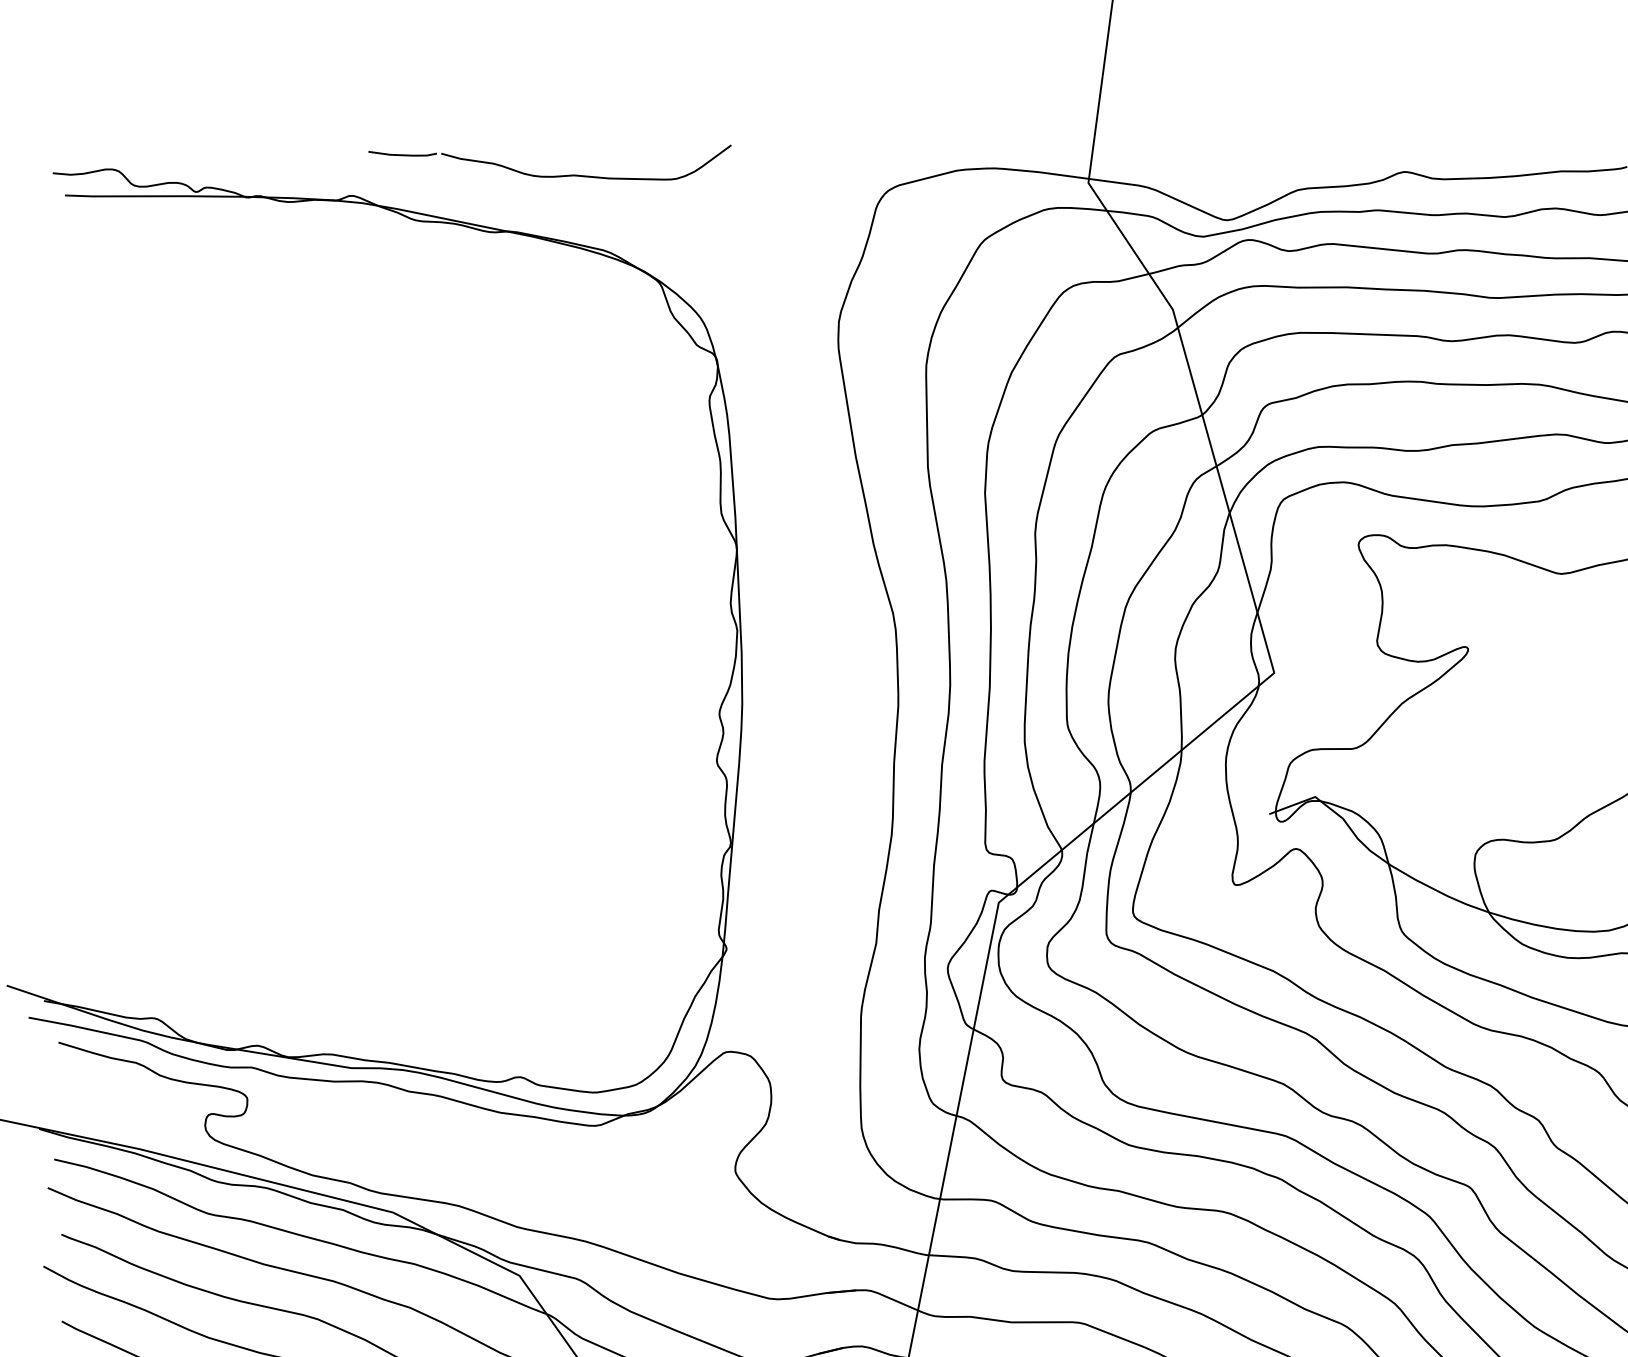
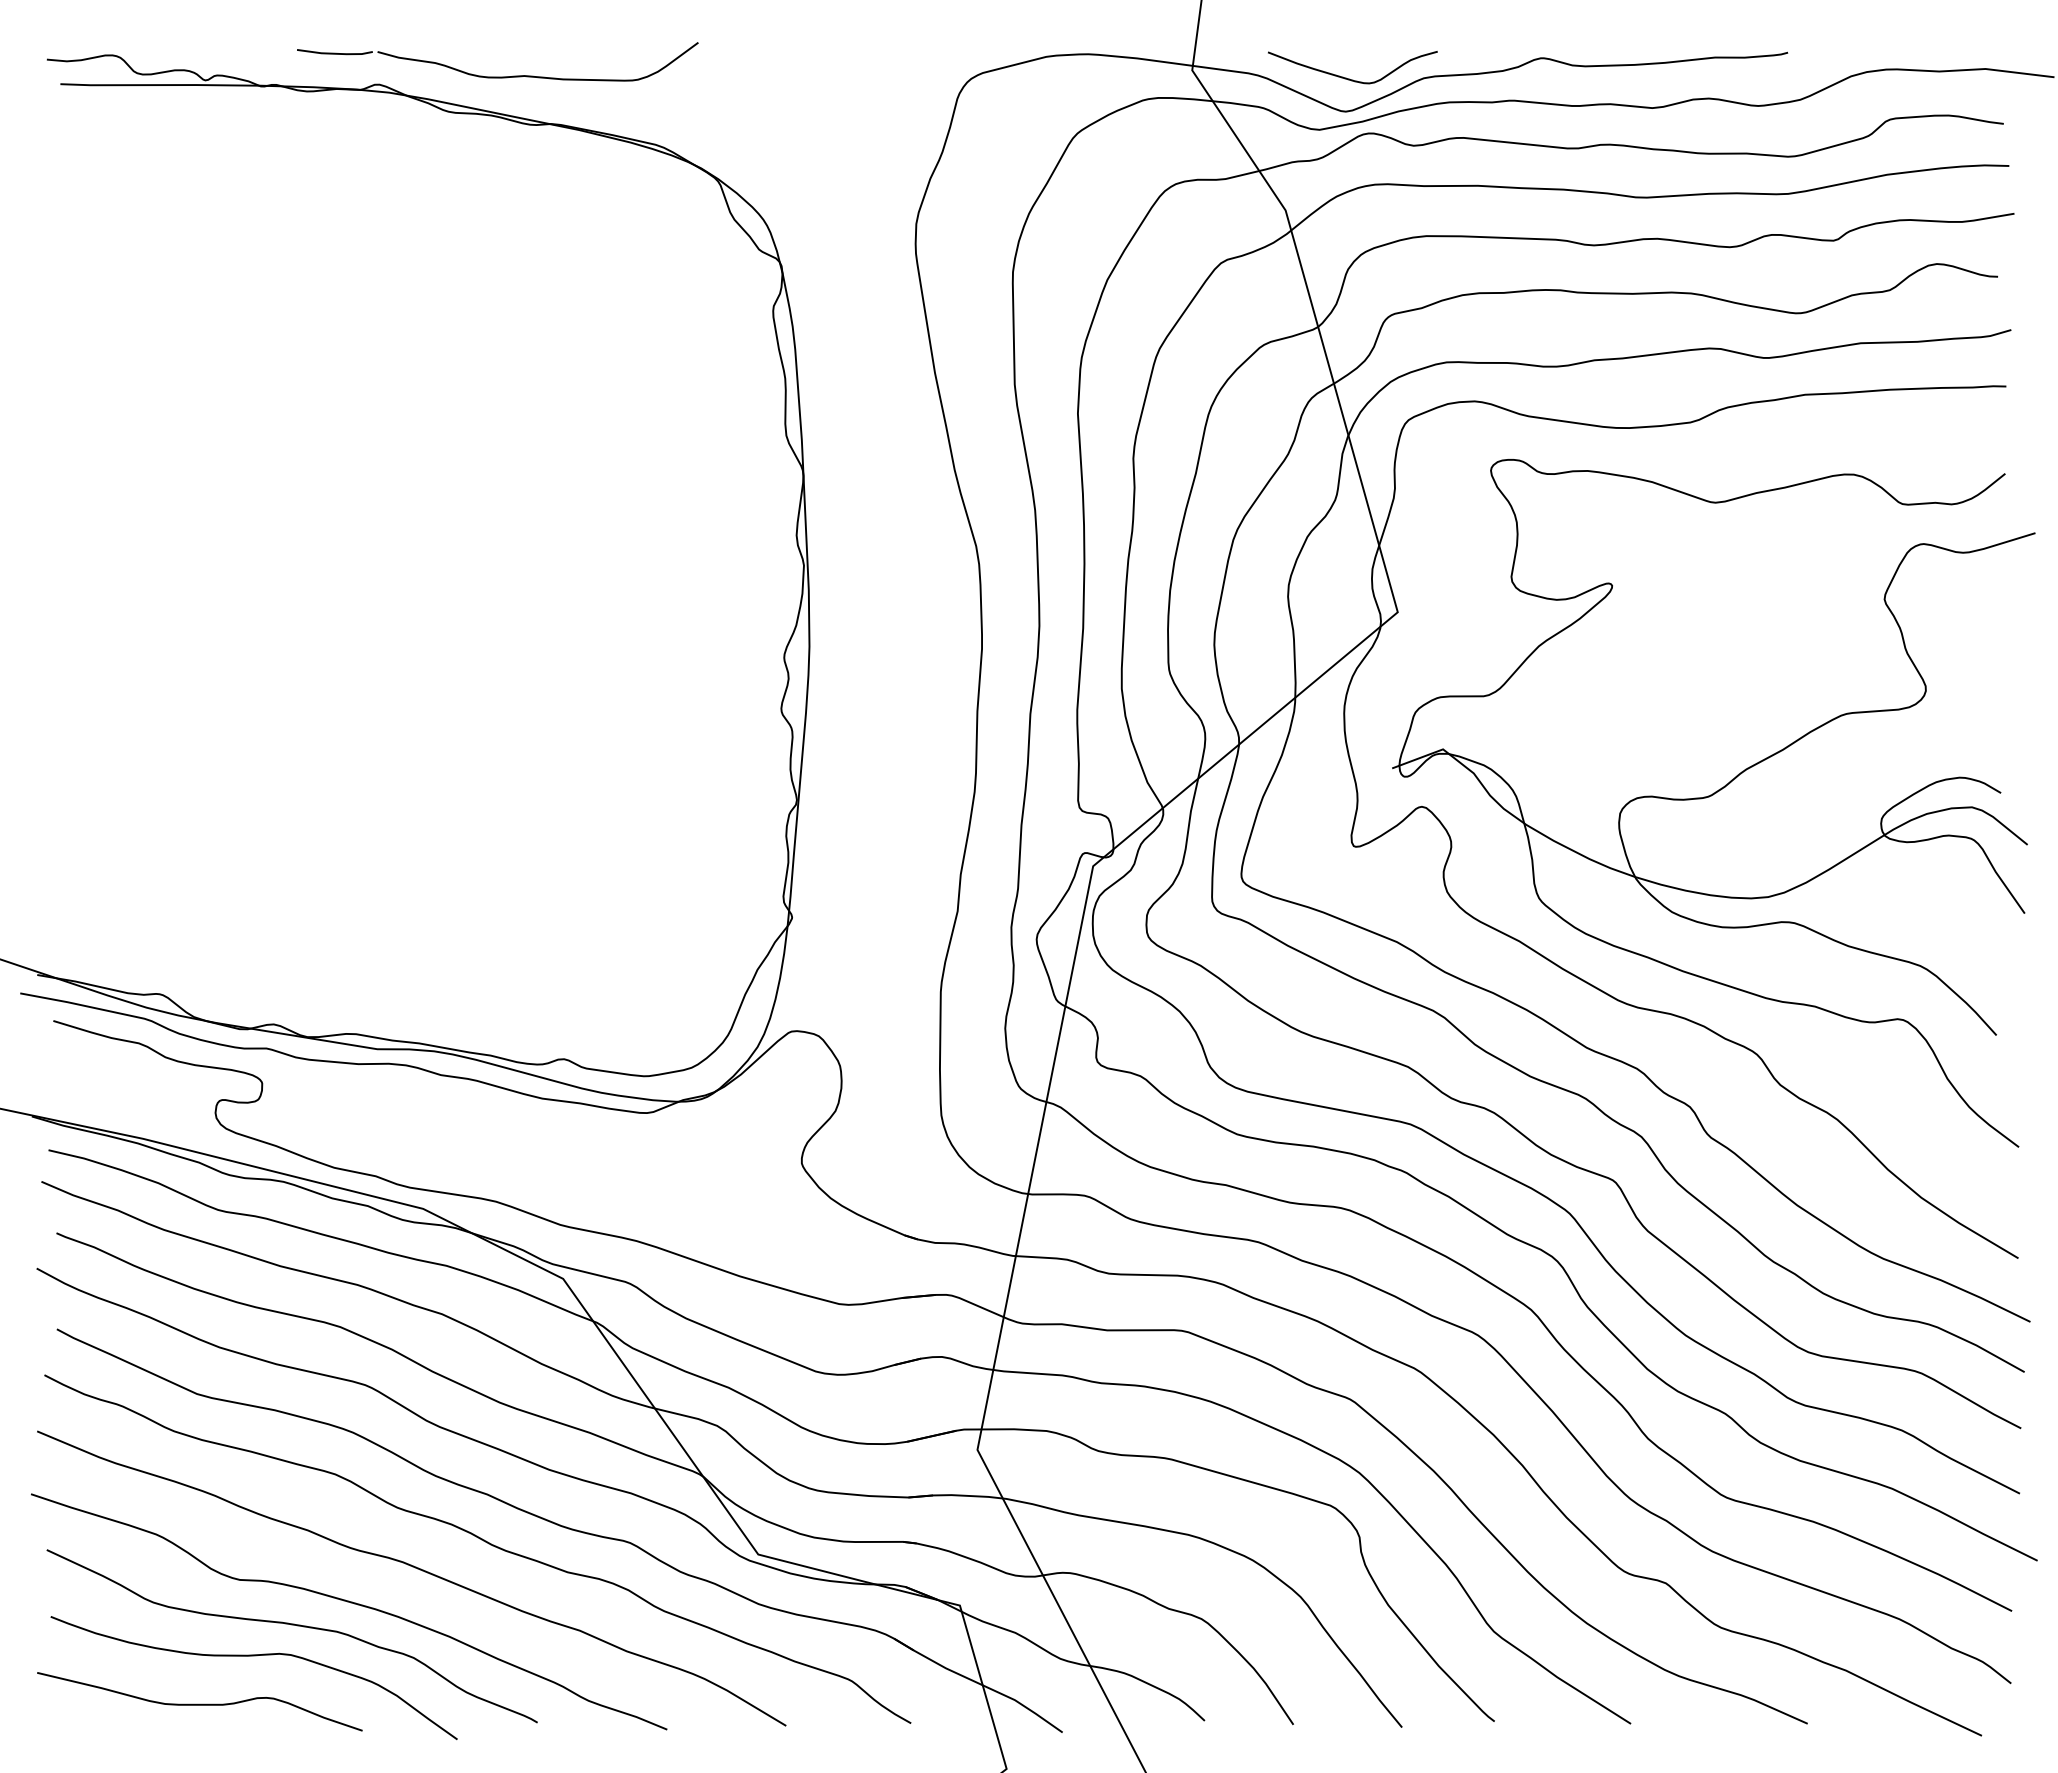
part: (549, 175) -> (497, 76), moved
curve: (1230, 190) -> (1349, 78), added

